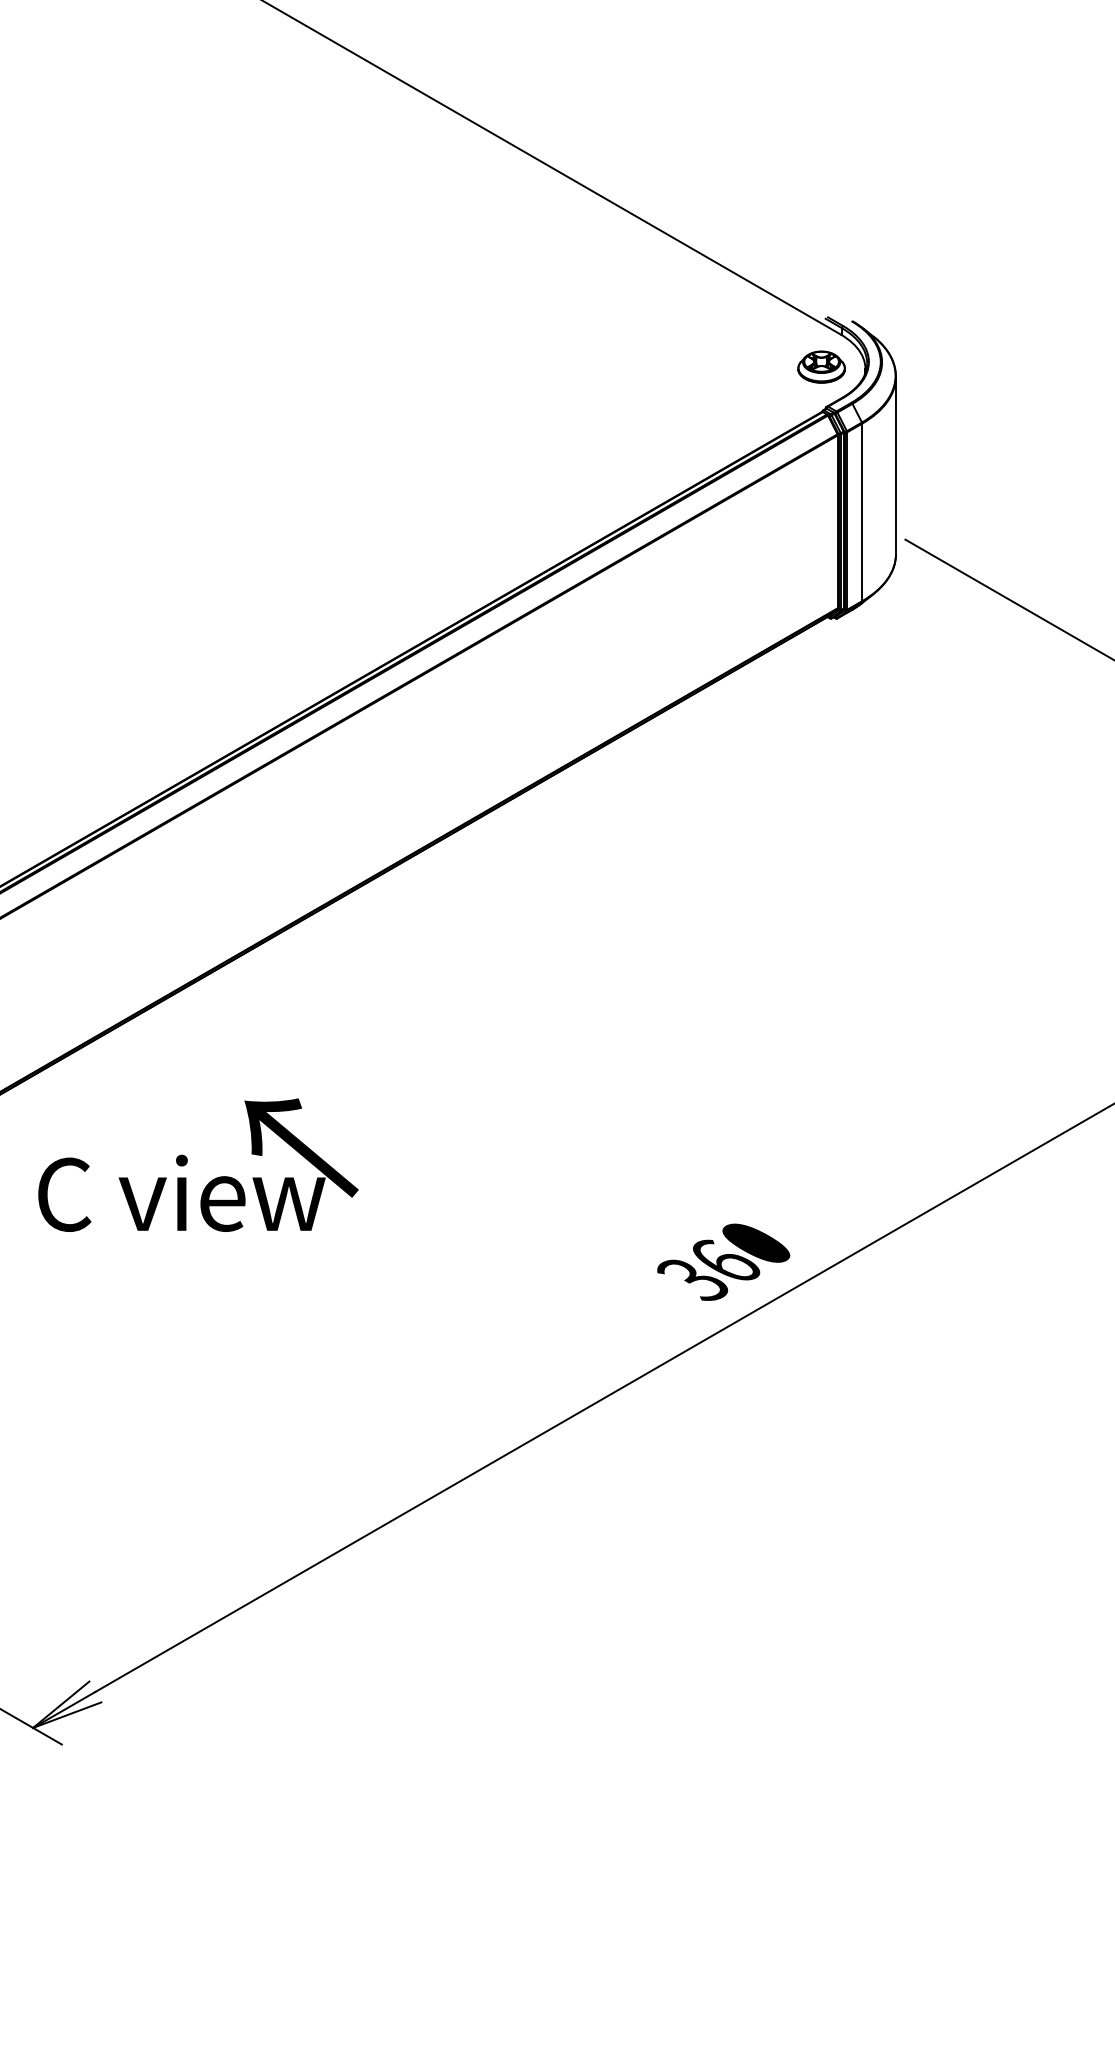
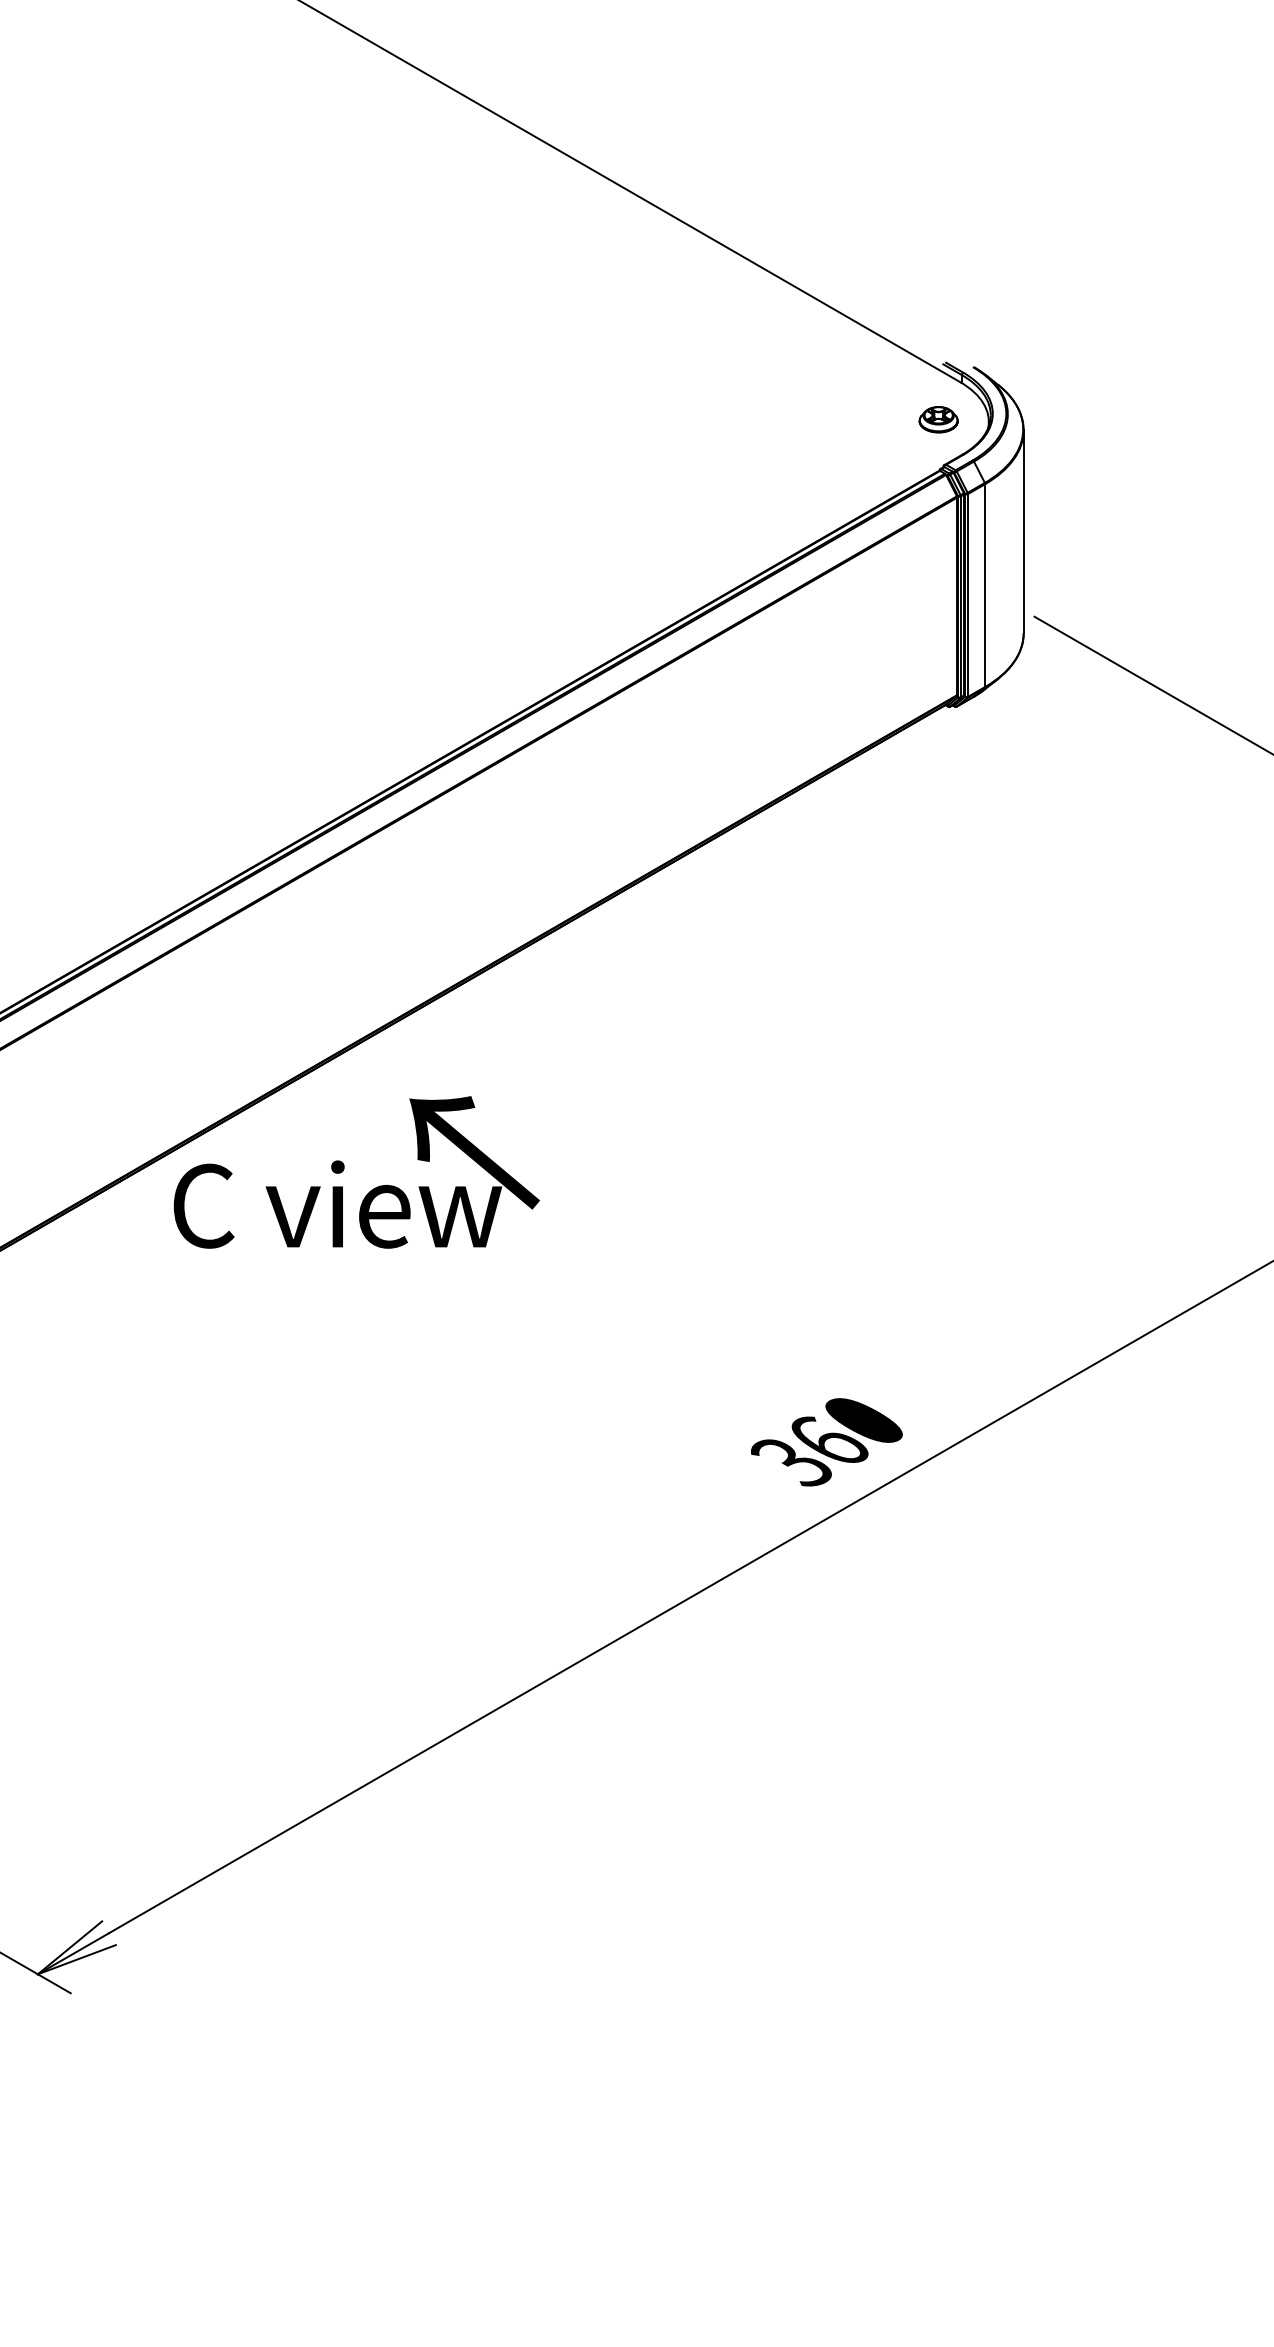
part: (821, 367) -> (938, 419), size x0.71
text: (198, 1165) -> (356, 1172), moved

